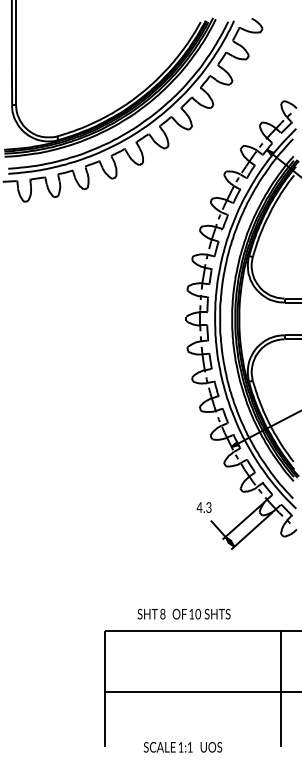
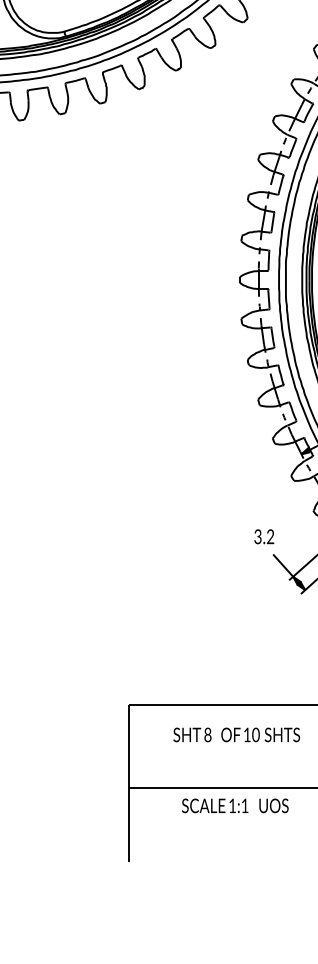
text: (203, 507) -> (263, 536), 4.3 -> 3.2
text: (183, 613) -> (235, 734), moved
text: (182, 747) -> (234, 806), moved

